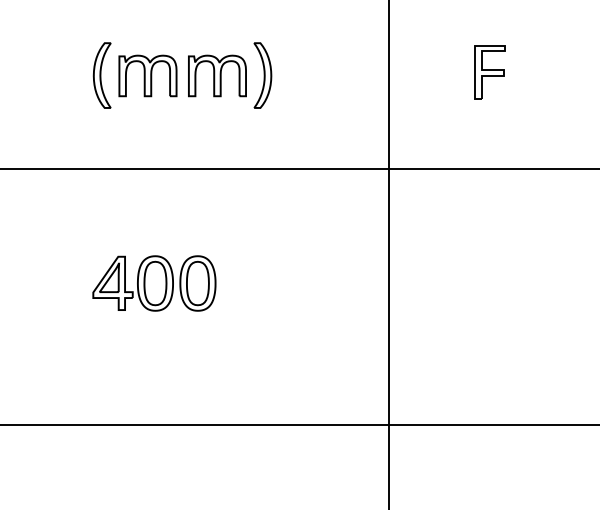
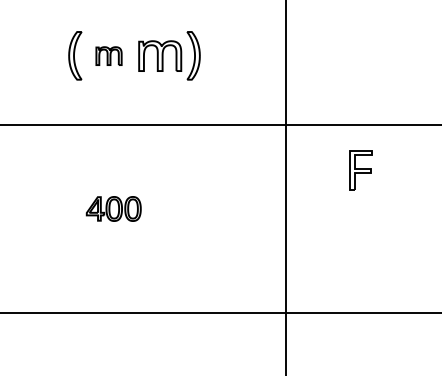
part: (489, 72) -> (360, 170), moved
part: (147, 75) -> (108, 55), size x0.6
part: (154, 283) -> (113, 208), size x0.6

